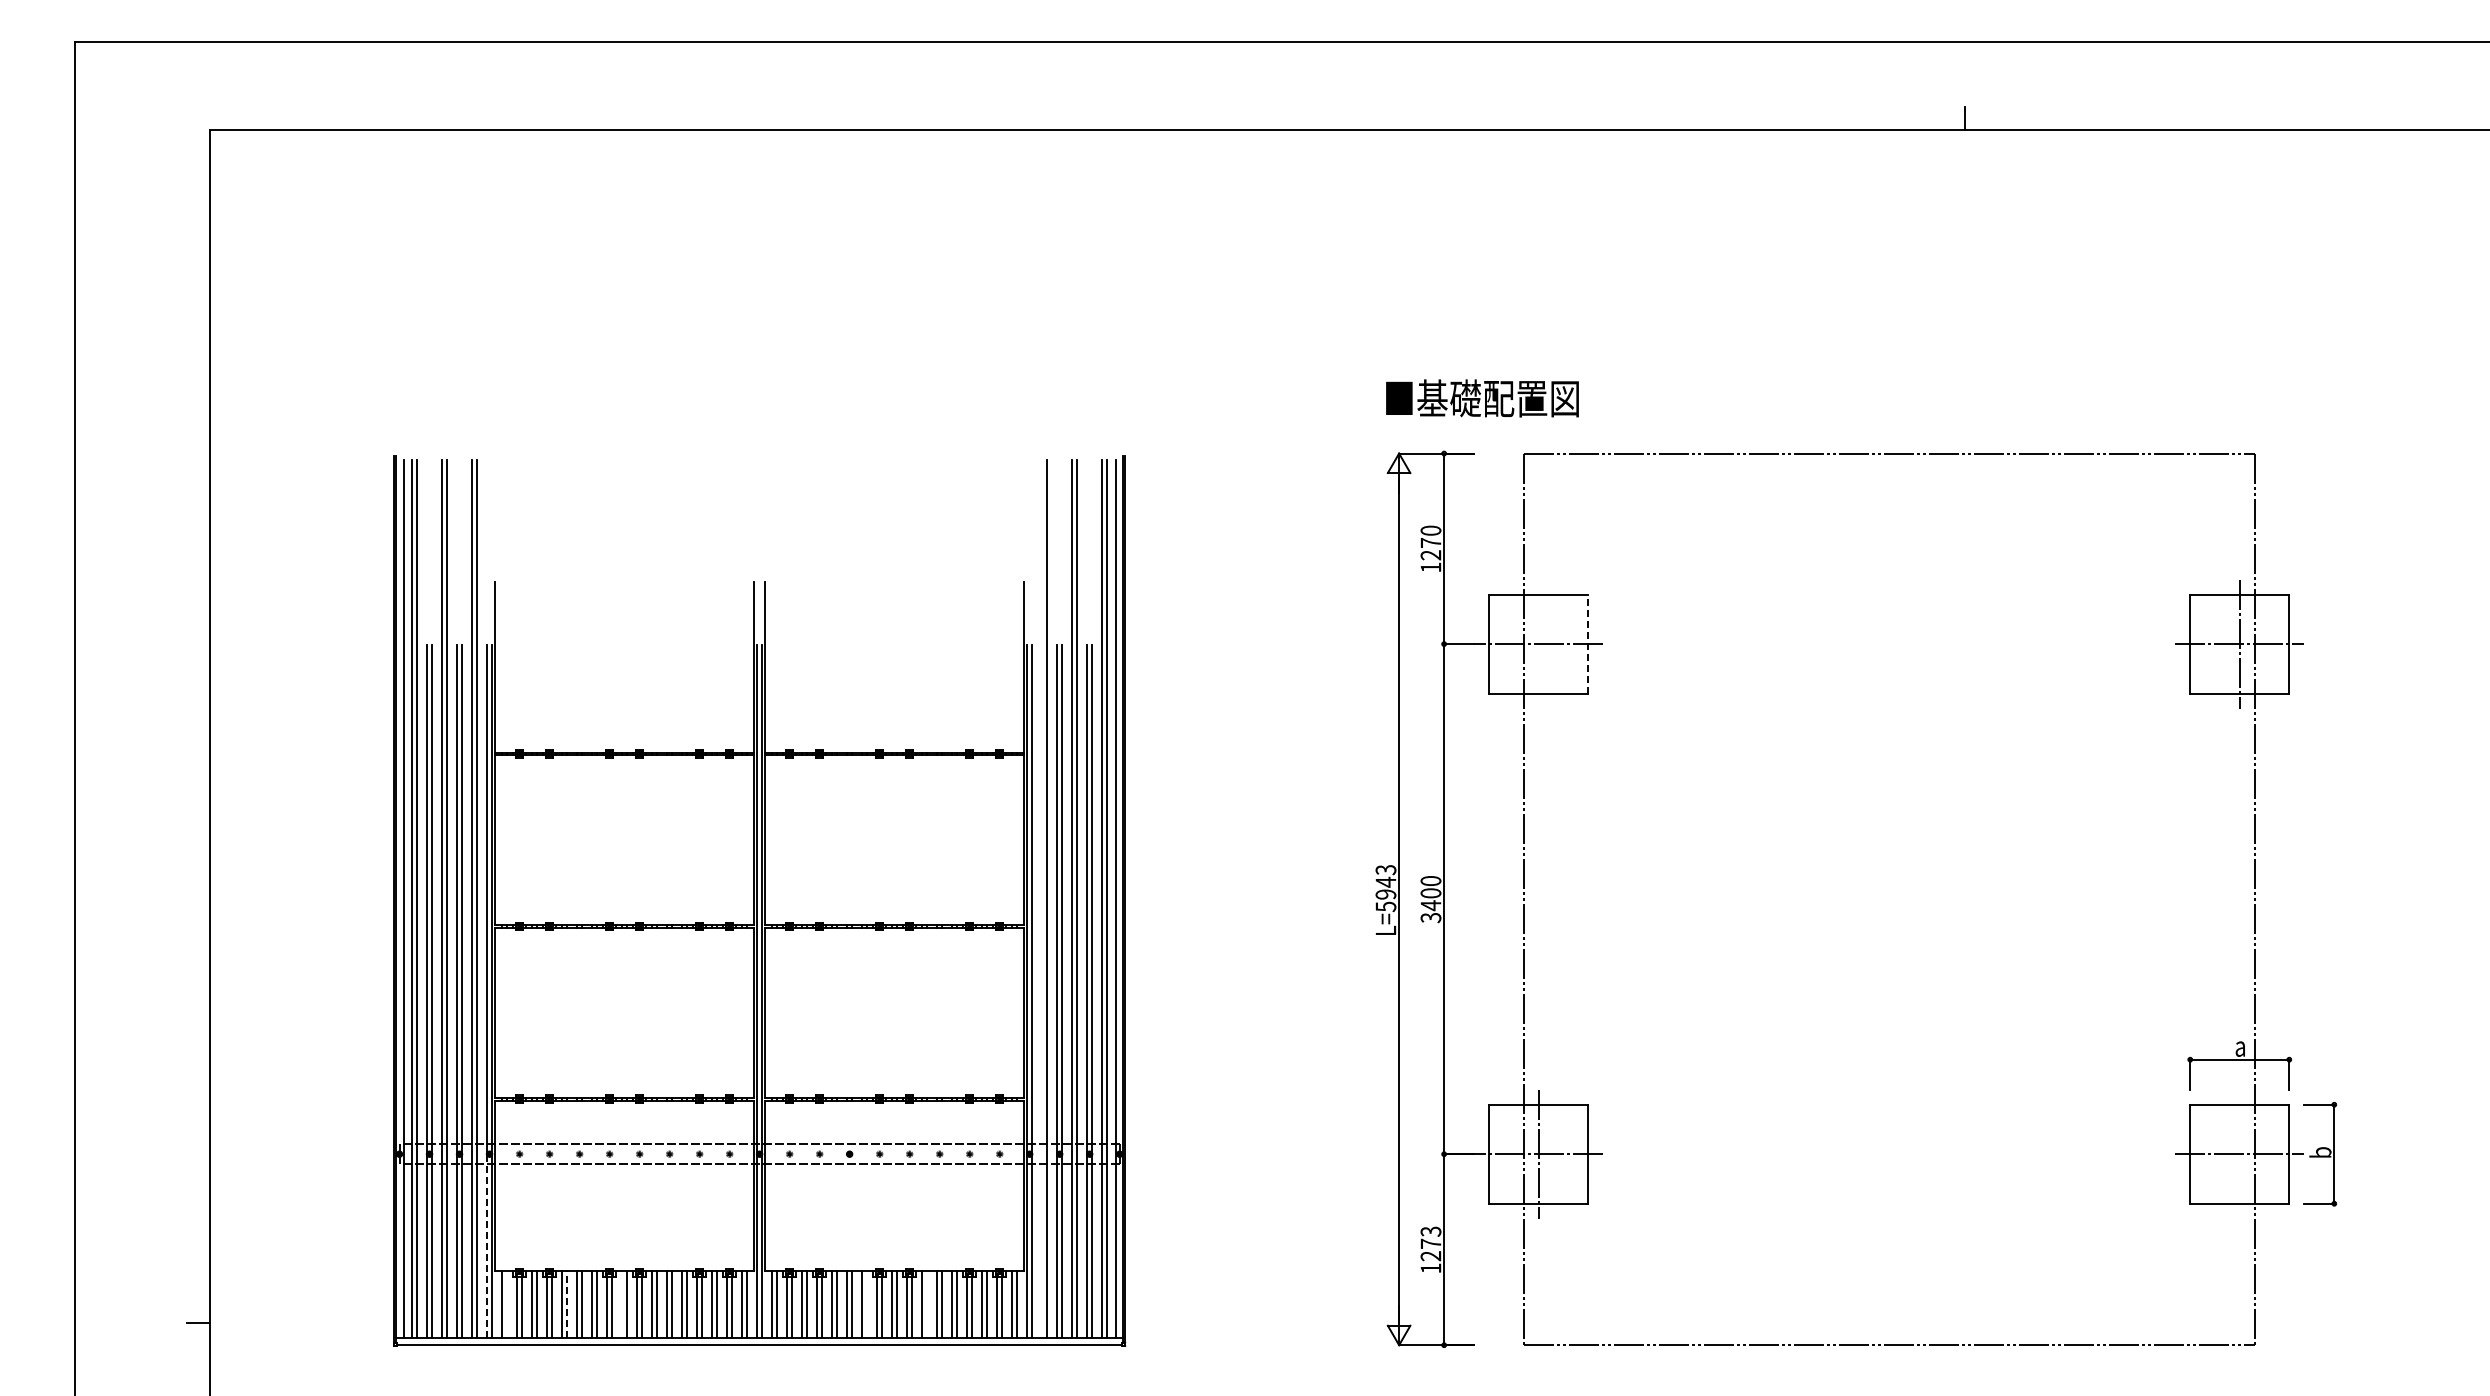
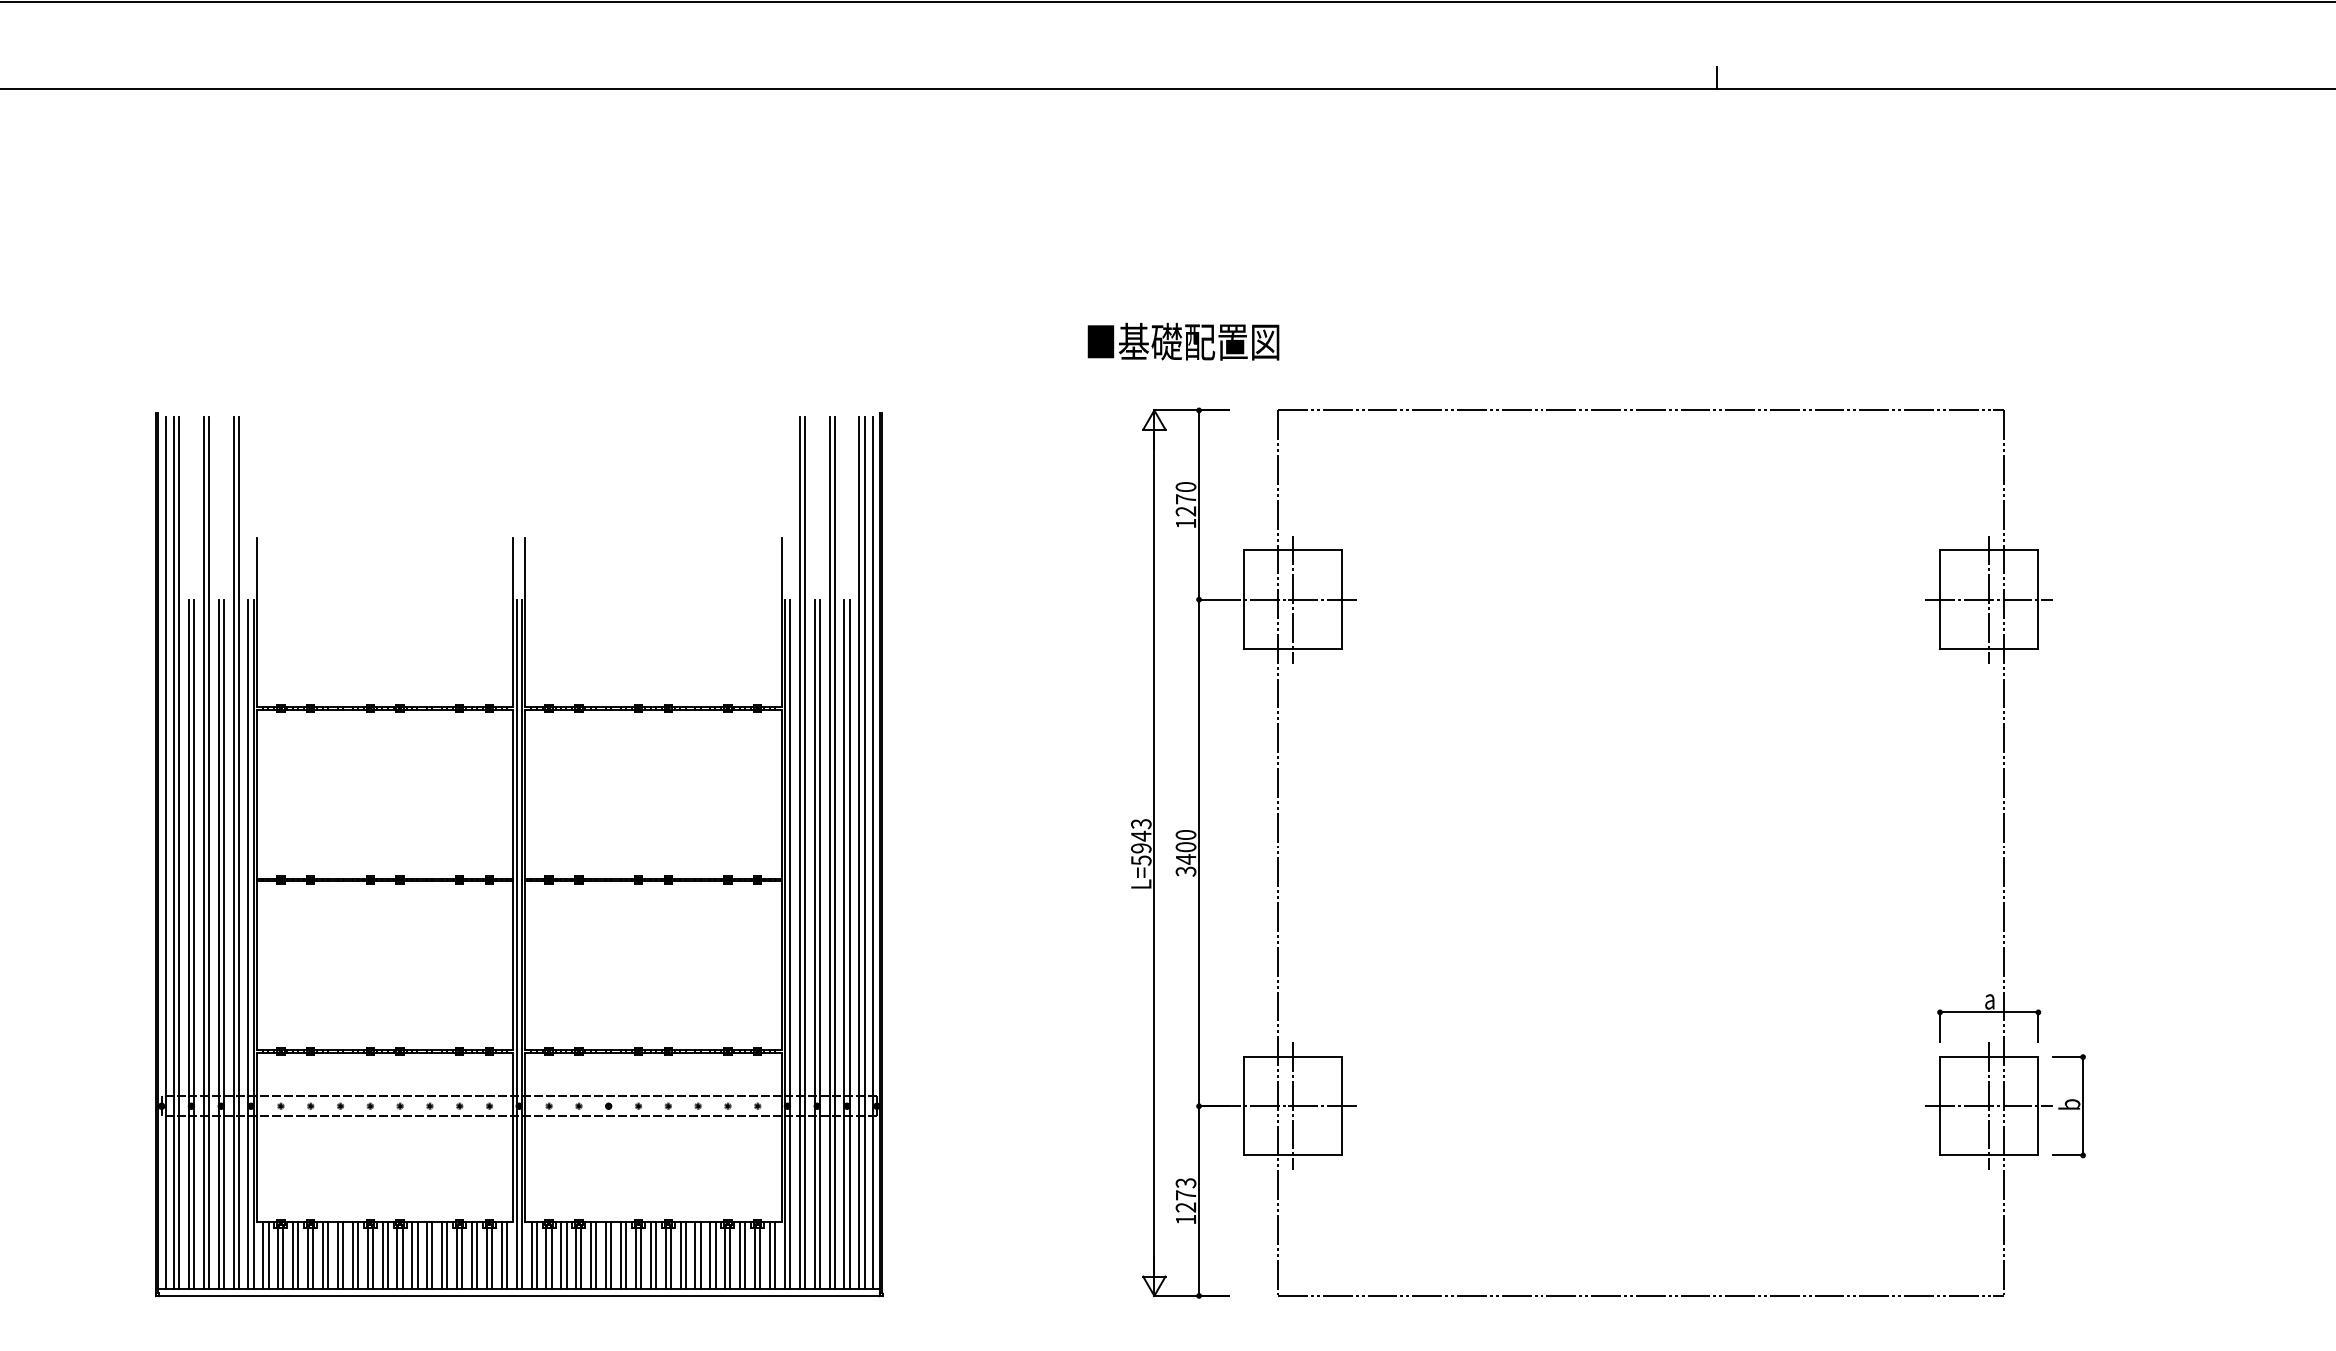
text: (1482, 398) -> (1183, 341), moved
line: (1538, 643) -> (1292, 599), added
line: (1588, 644) -> (1342, 600), dashed -> solid
line: (1042, 898) -> (800, 852), added
line: (2239, 1153) -> (1988, 1105), added
line: (486, 1246) -> (248, 1197), dashed -> solid
line: (507, 1304) -> (268, 1255), added
line: (567, 1304) -> (328, 1255), dashed -> solid
line: (621, 1304) -> (382, 1255), added
line: (867, 1304) -> (626, 1255), added
line: (927, 1304) -> (685, 1255), added

